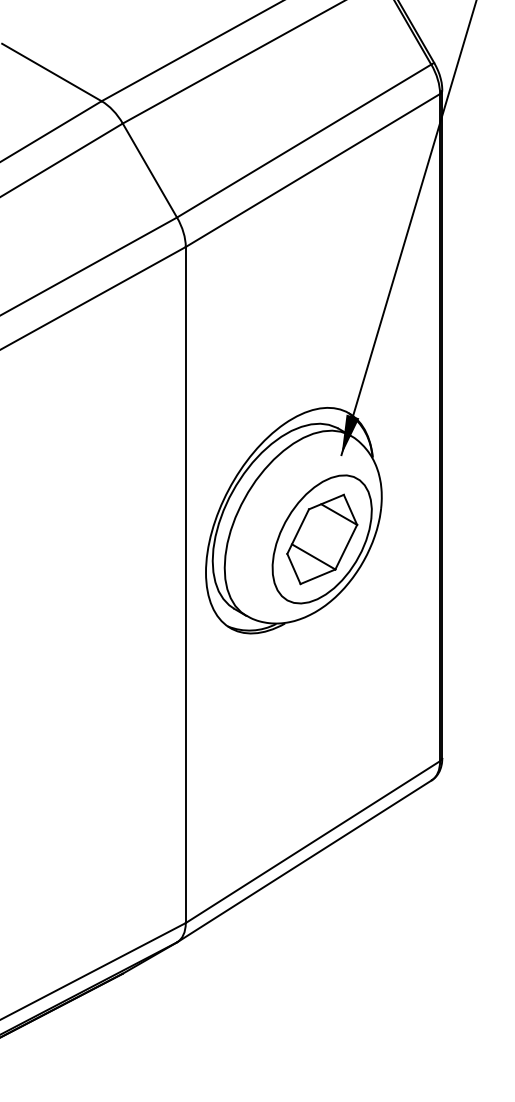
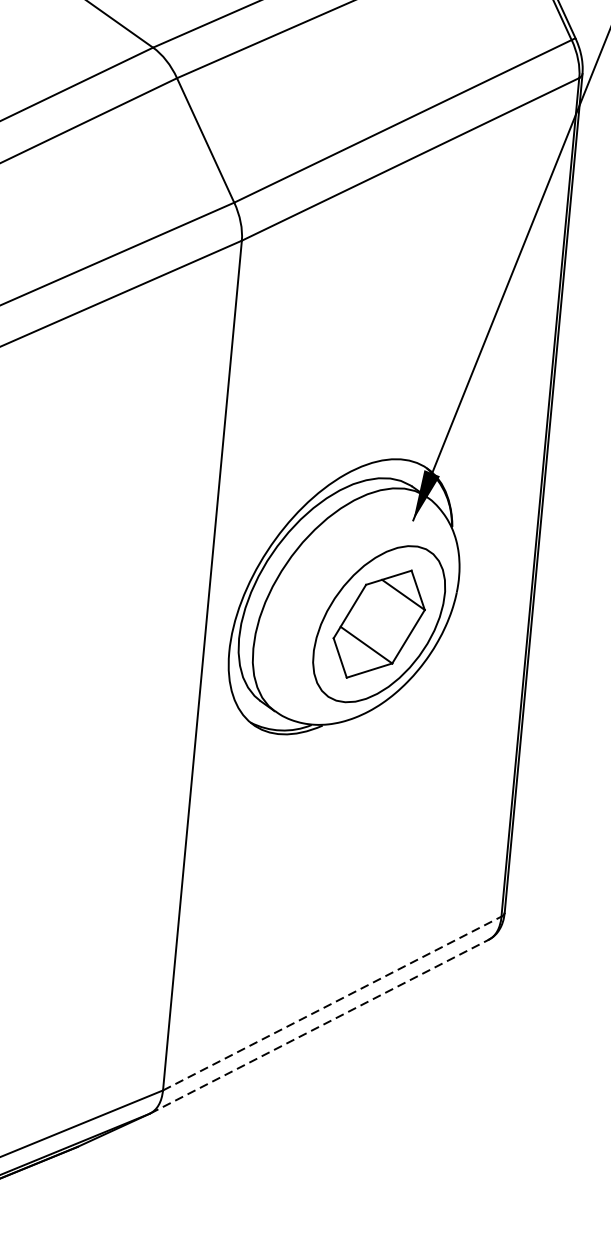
line: (312, 842) -> (331, 1003), solid -> dashed
line: (304, 861) -> (319, 1026), solid -> dashed

